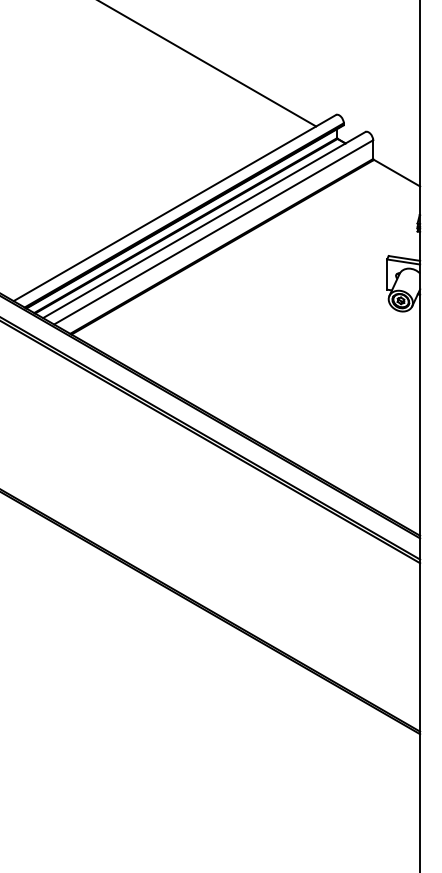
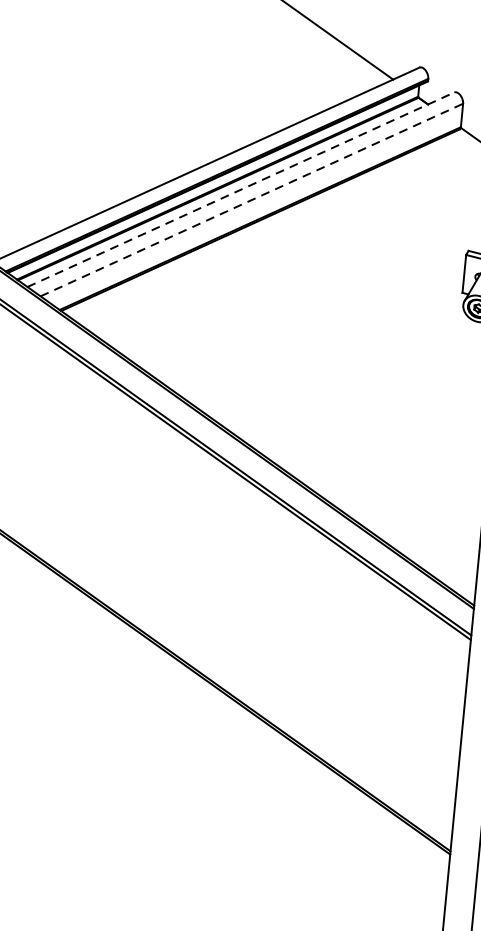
line: (204, 224) -> (241, 189), solid -> dashed
line: (214, 232) -> (252, 200), solid -> dashed

